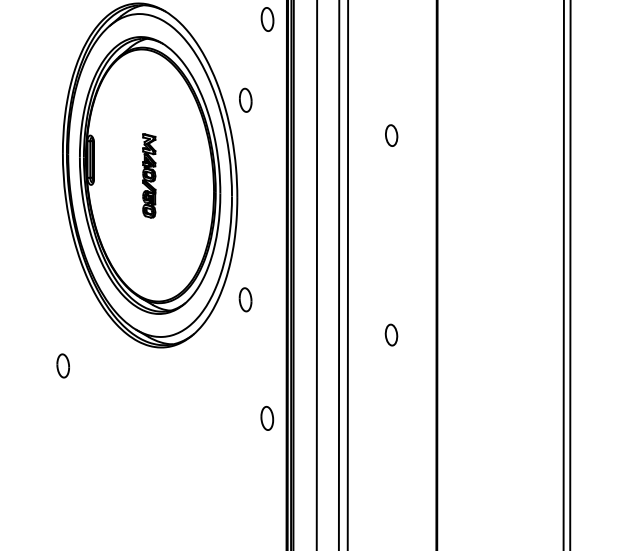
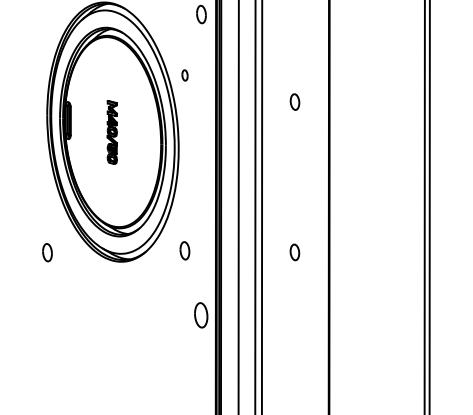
part: (245, 100) -> (184, 75), size x0.6
part: (245, 299) -> (184, 250), moved
part: (63, 365) -> (47, 252), moved
part: (267, 417) -> (201, 314), size x1.4

